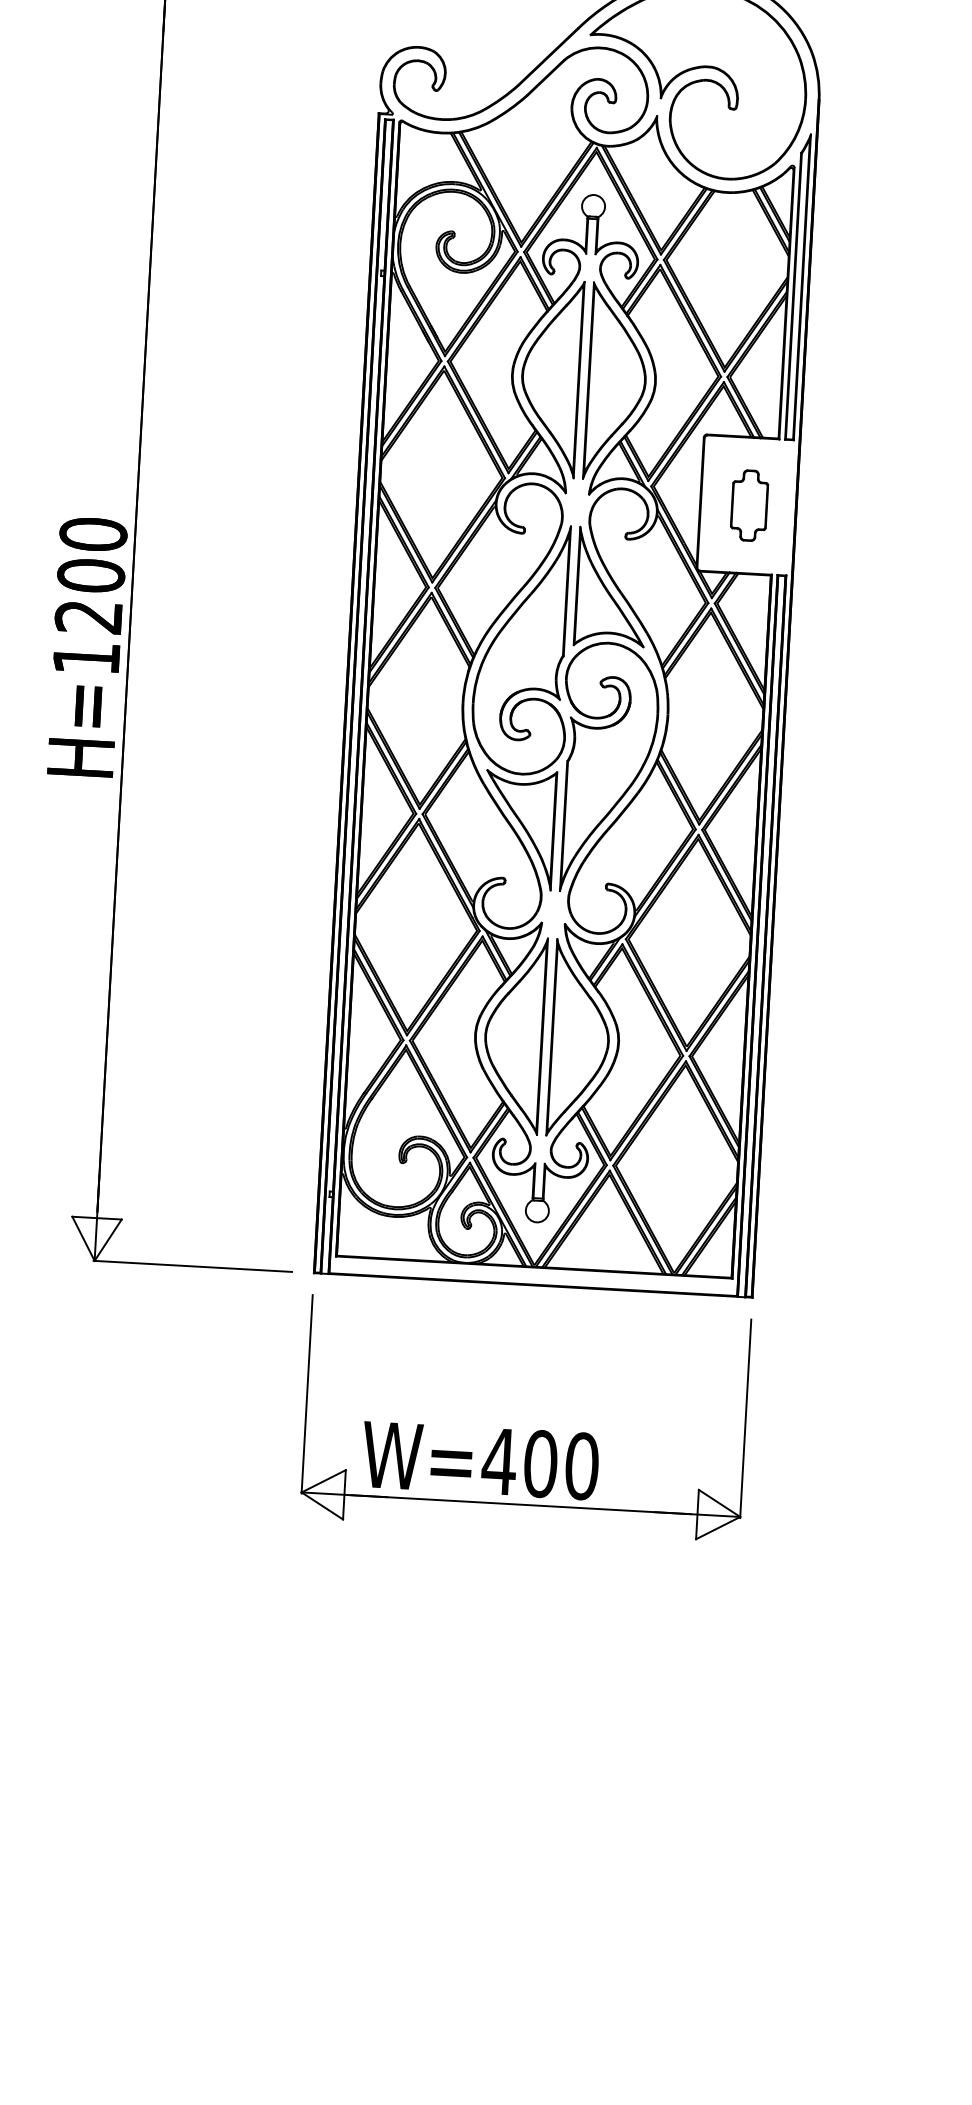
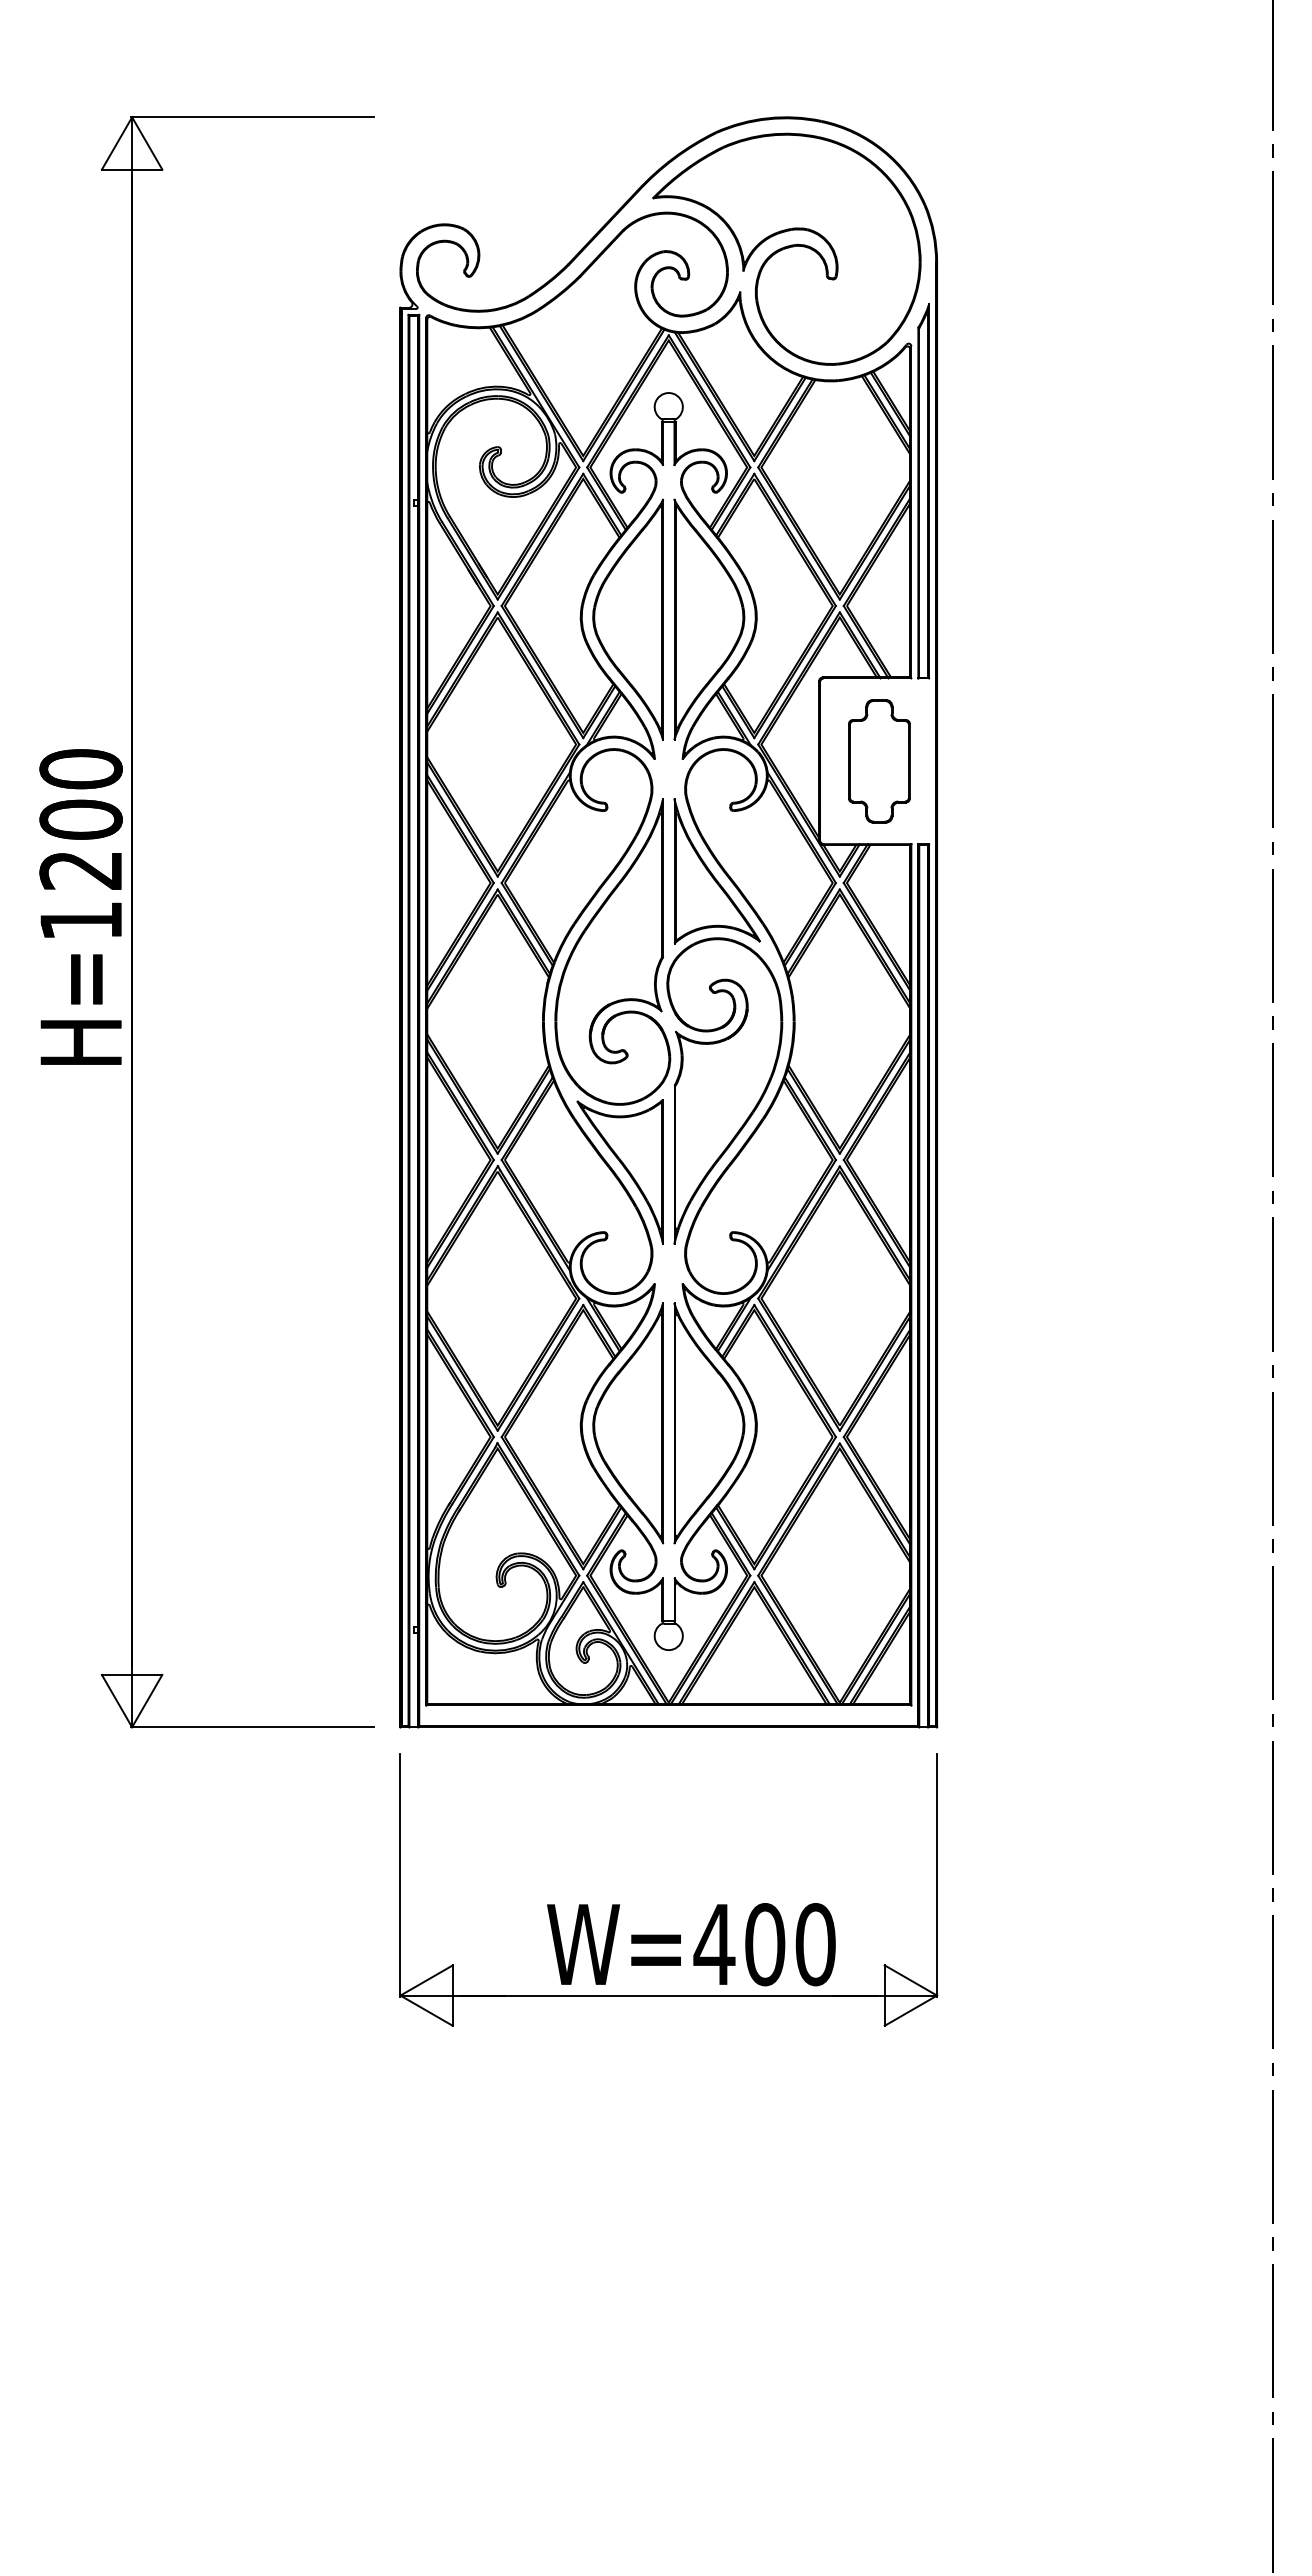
part: (749, 505) -> (879, 761), size x1.43
text: (86, 646) -> (80, 906), moved
text: (480, 1460) -> (691, 1944), moved

